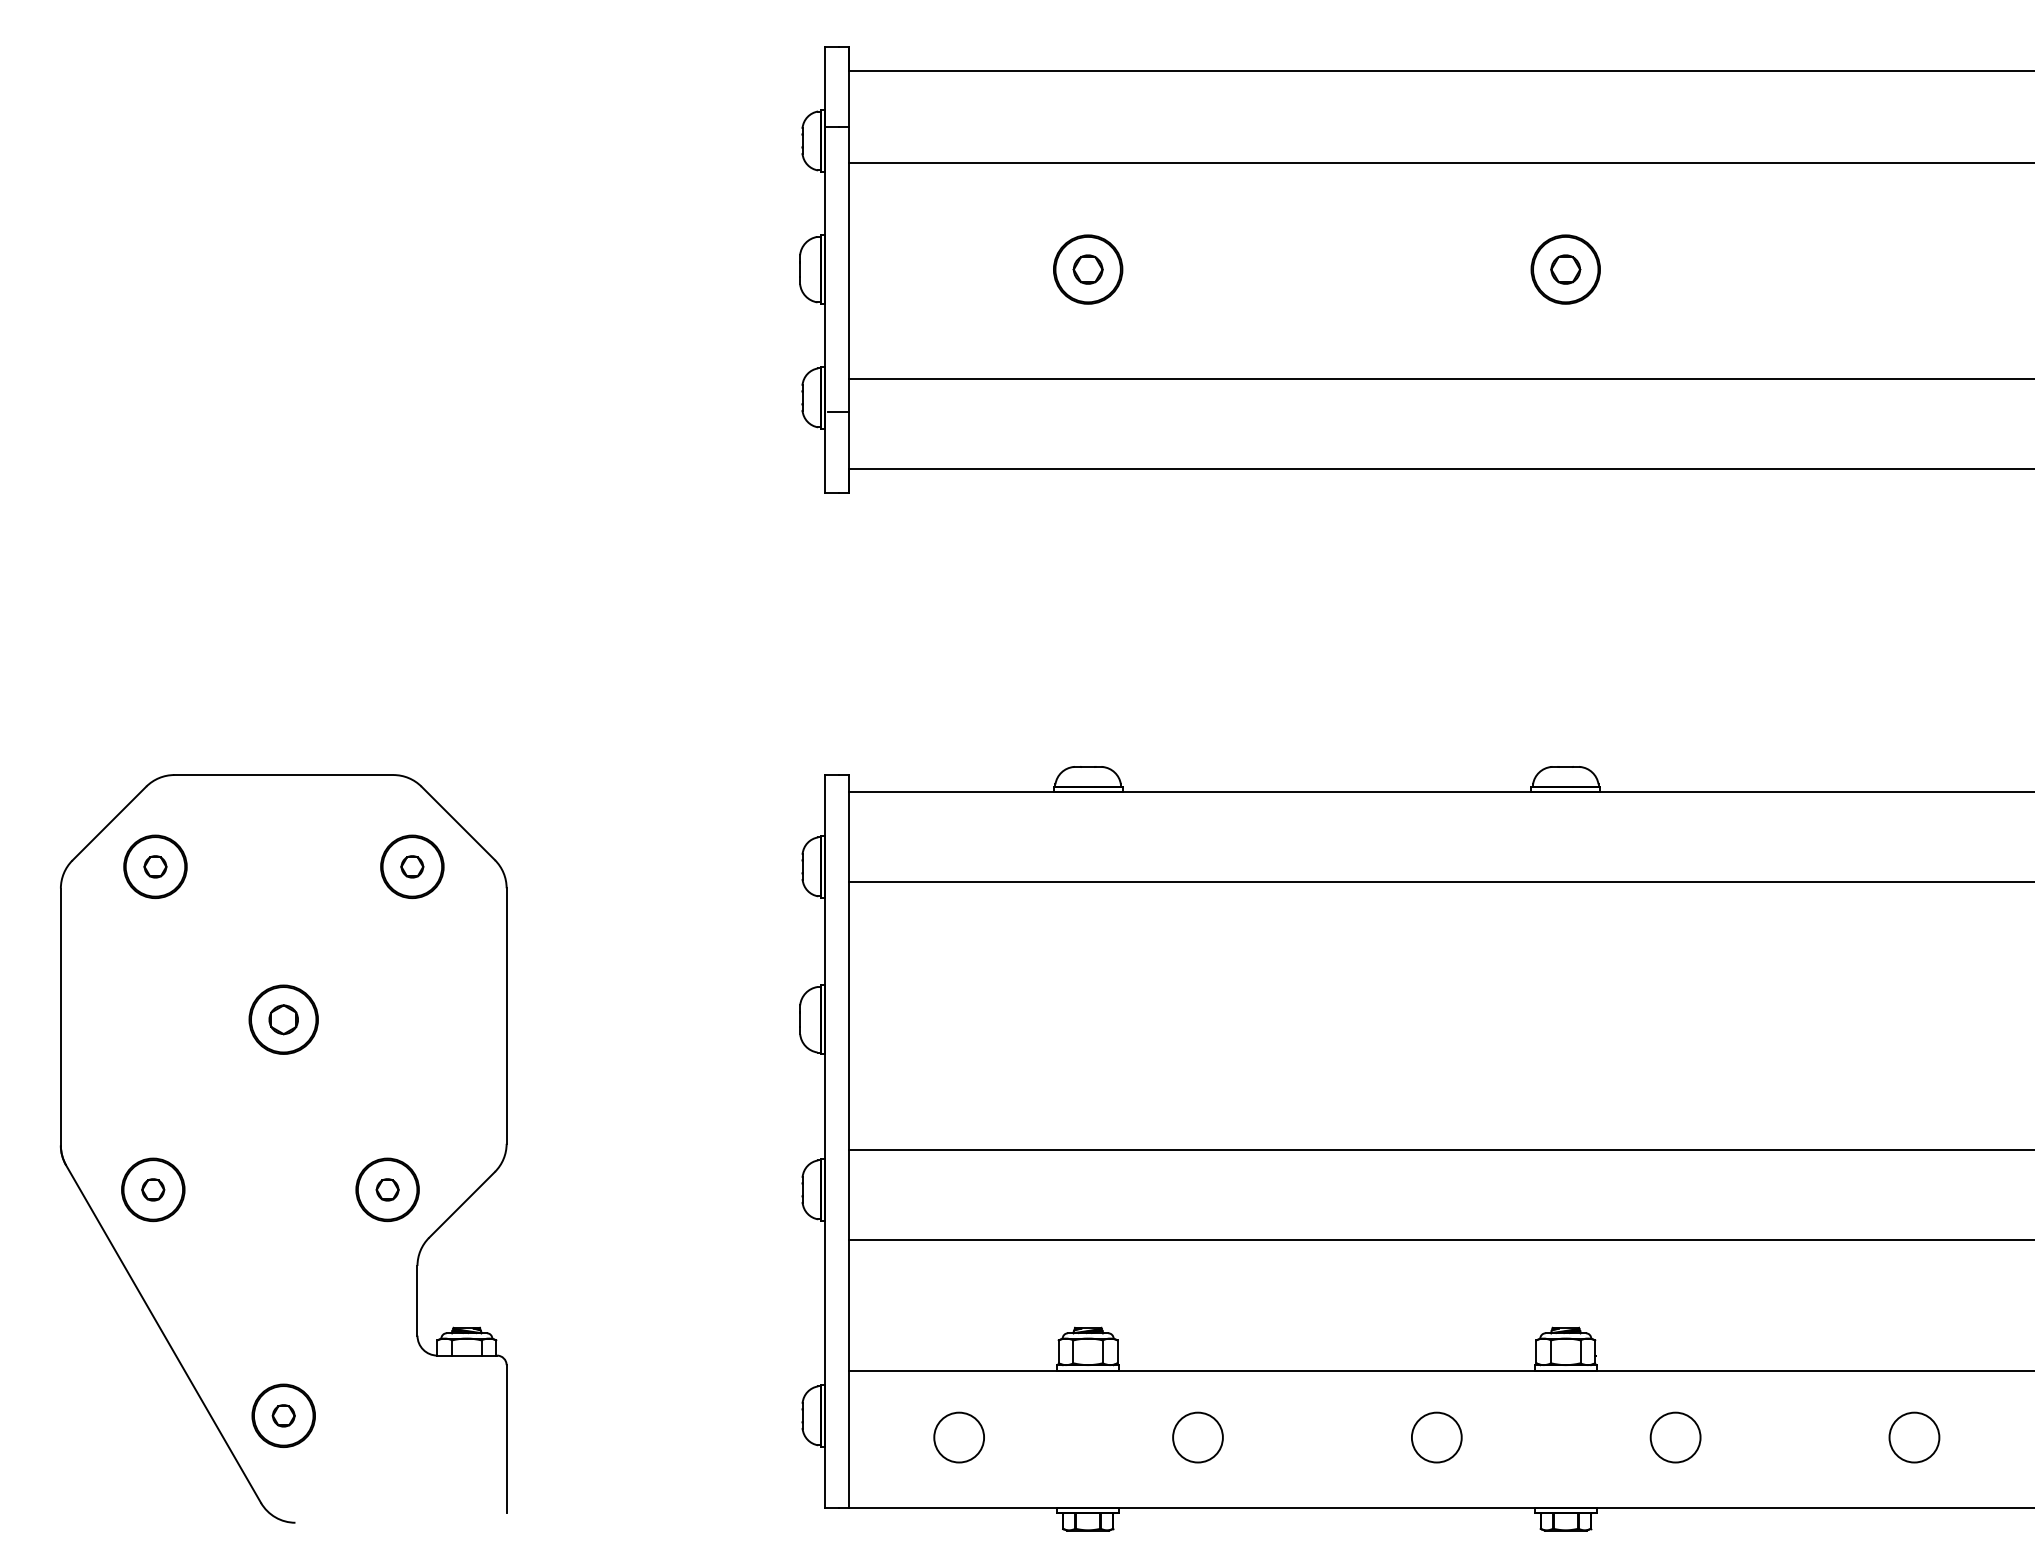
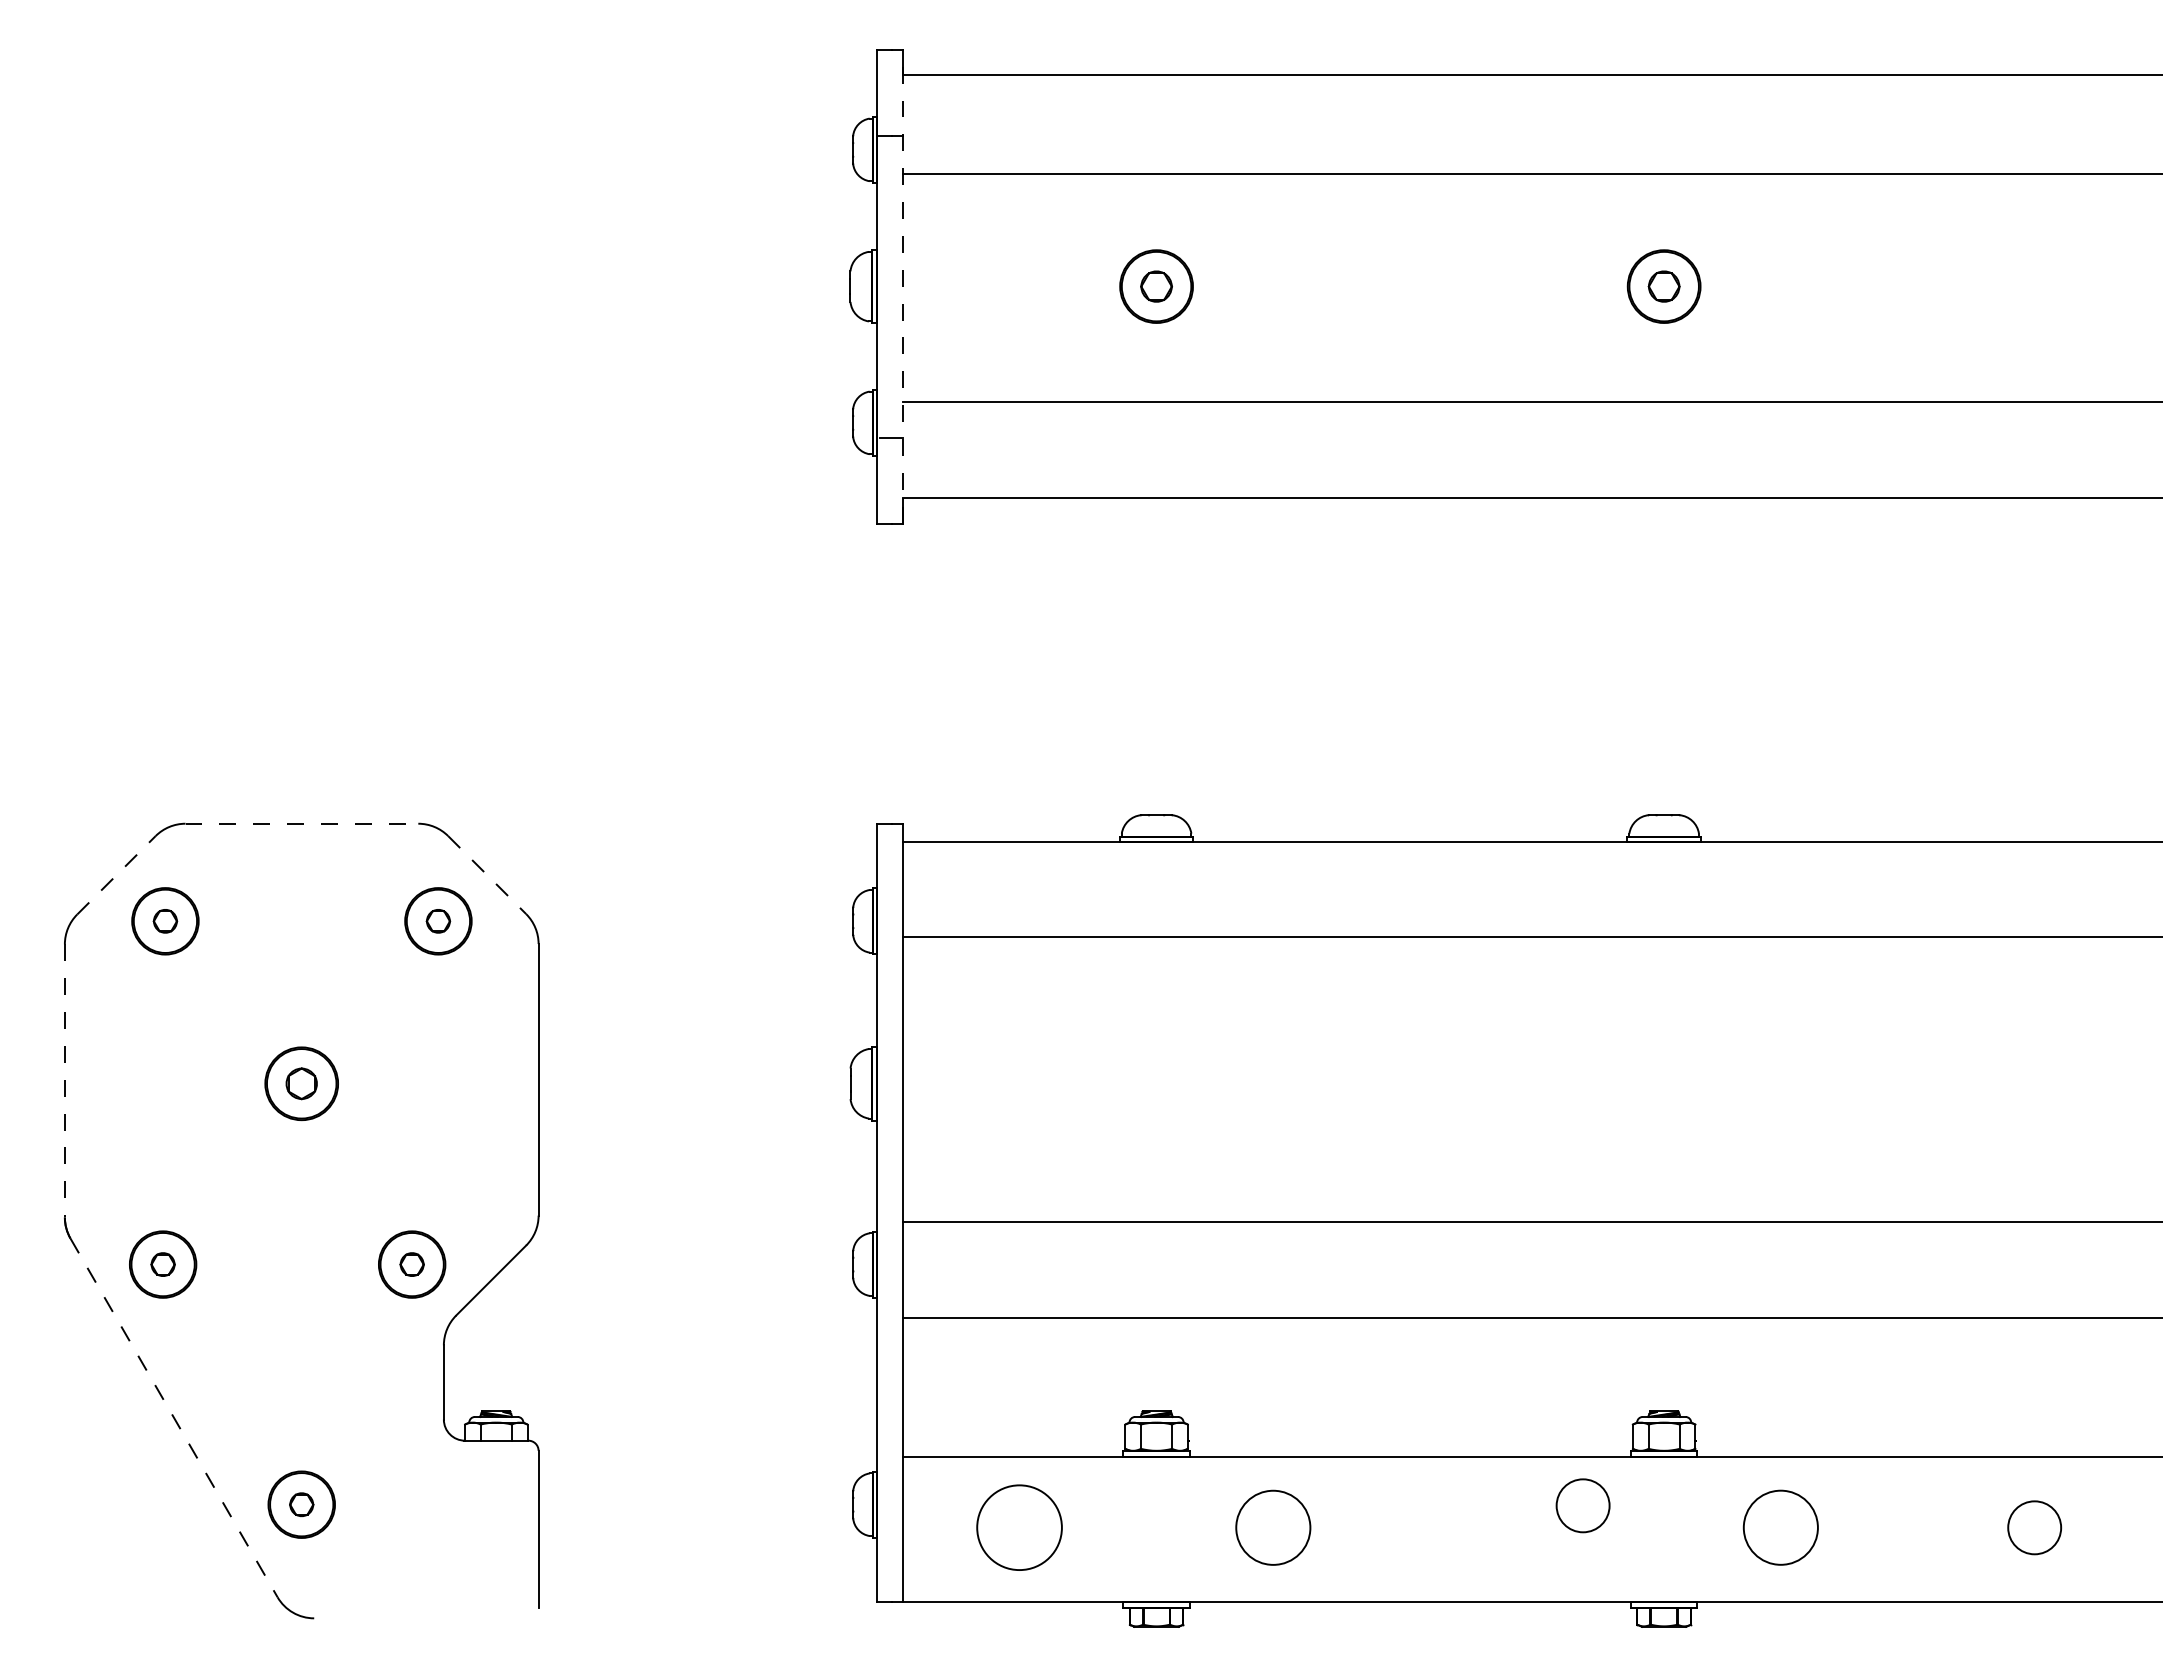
line: (849, 269) -> (902, 286), solid -> dashed
line: (284, 774) -> (302, 823), solid -> dashed
line: (109, 822) -> (116, 874), solid -> dashed
line: (458, 823) -> (487, 875), solid -> dashed
line: (60, 1016) -> (64, 1080), solid -> dashed
line: (164, 1334) -> (174, 1418), solid -> dashed
circle: (959, 1437) -> (1019, 1527), size x1.6
circle: (1197, 1437) -> (1272, 1527), size x1.4
circle: (1436, 1437) -> (1582, 1505), moved
circle: (1675, 1437) -> (1780, 1527), size x1.4

